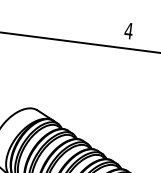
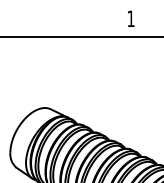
text: (128, 30) -> (130, 18), 4 -> 1

